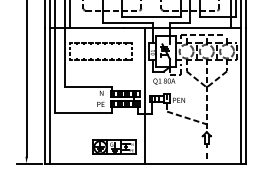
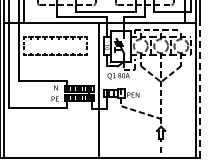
line: (246, 96) -> (200, 91), solid -> dashed
part: (114, 146) -> (68, 141), removed

